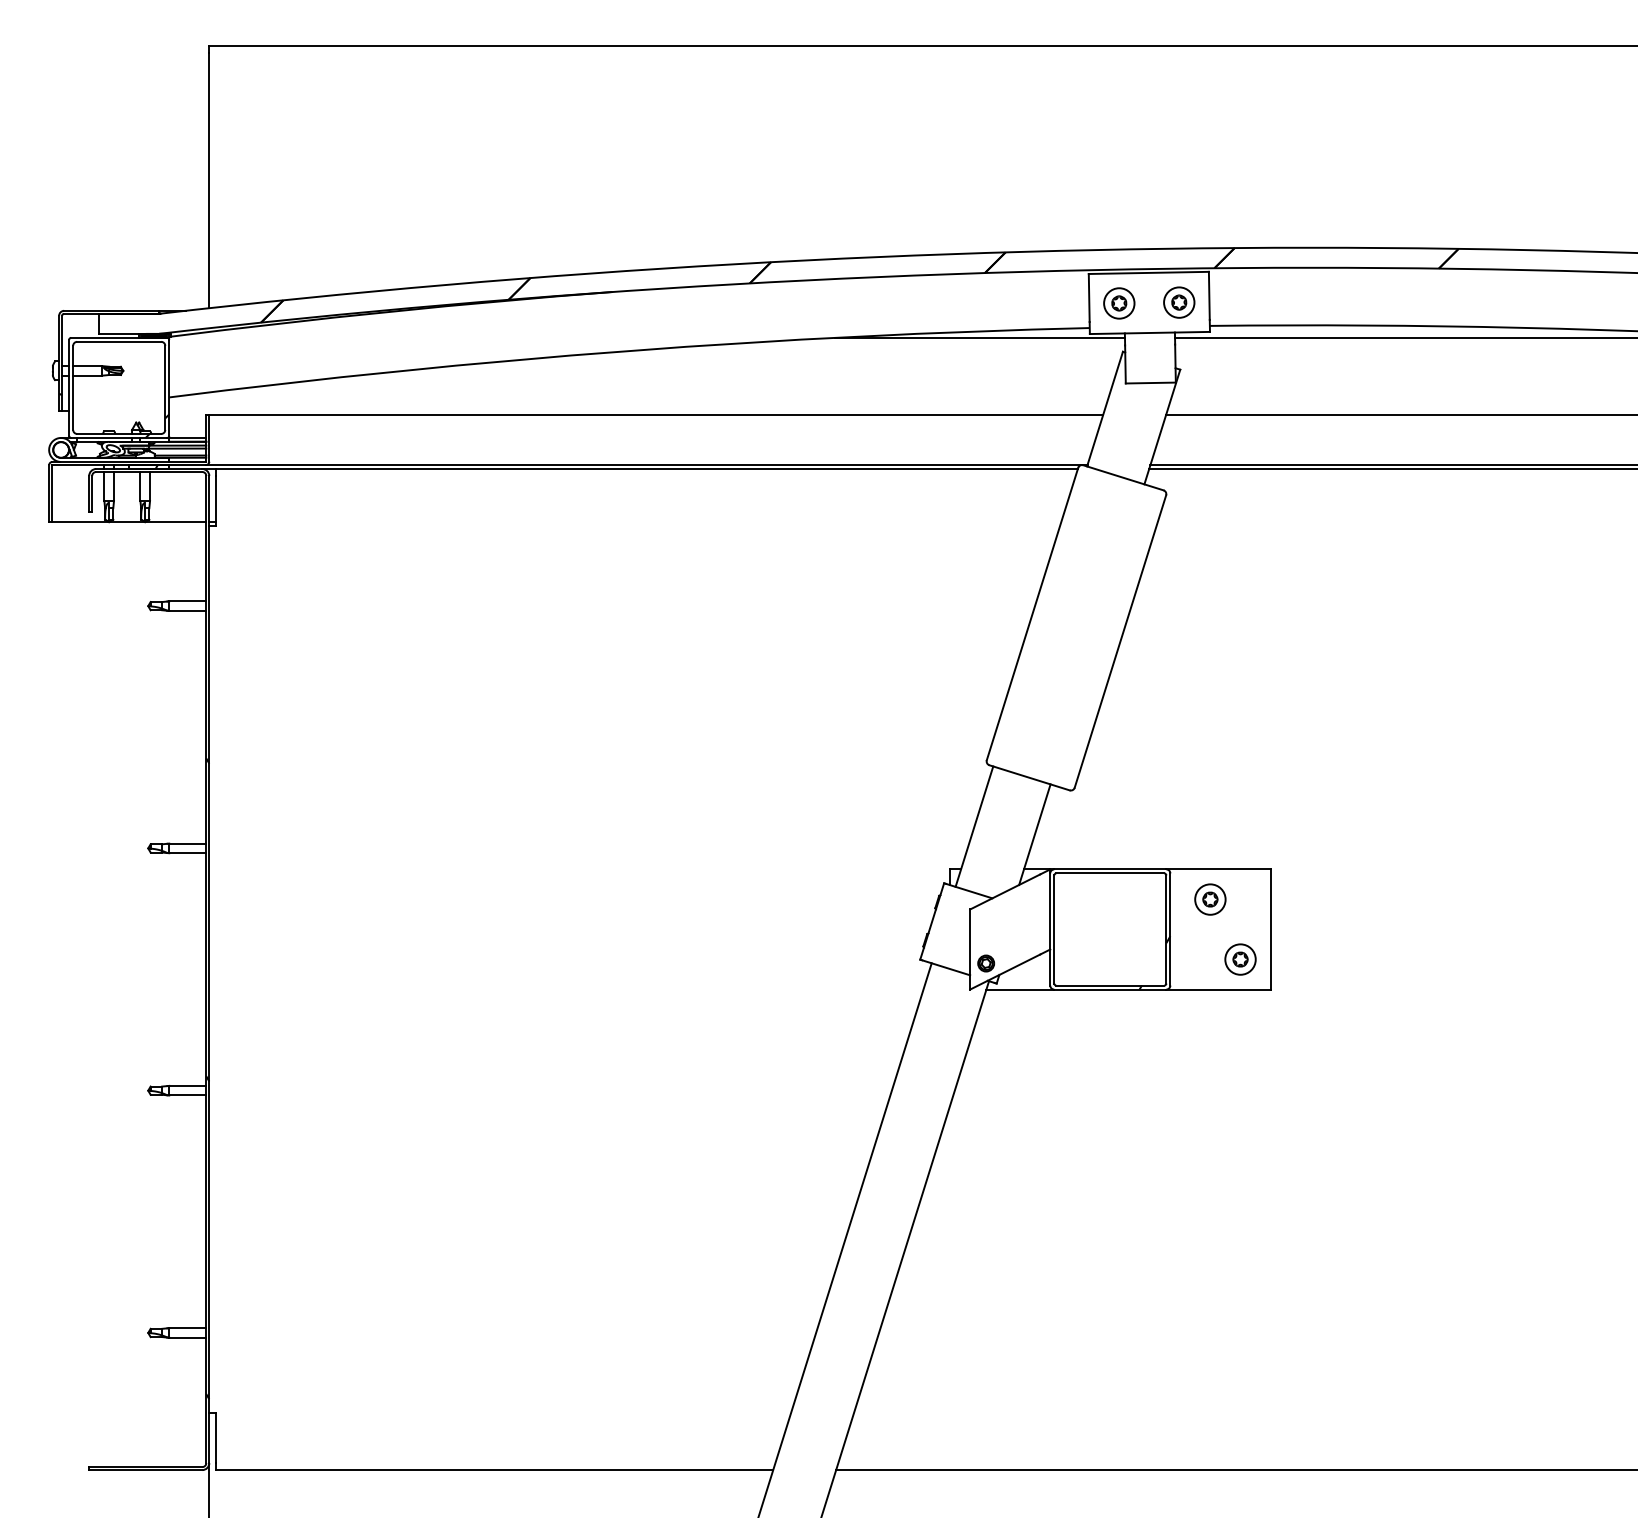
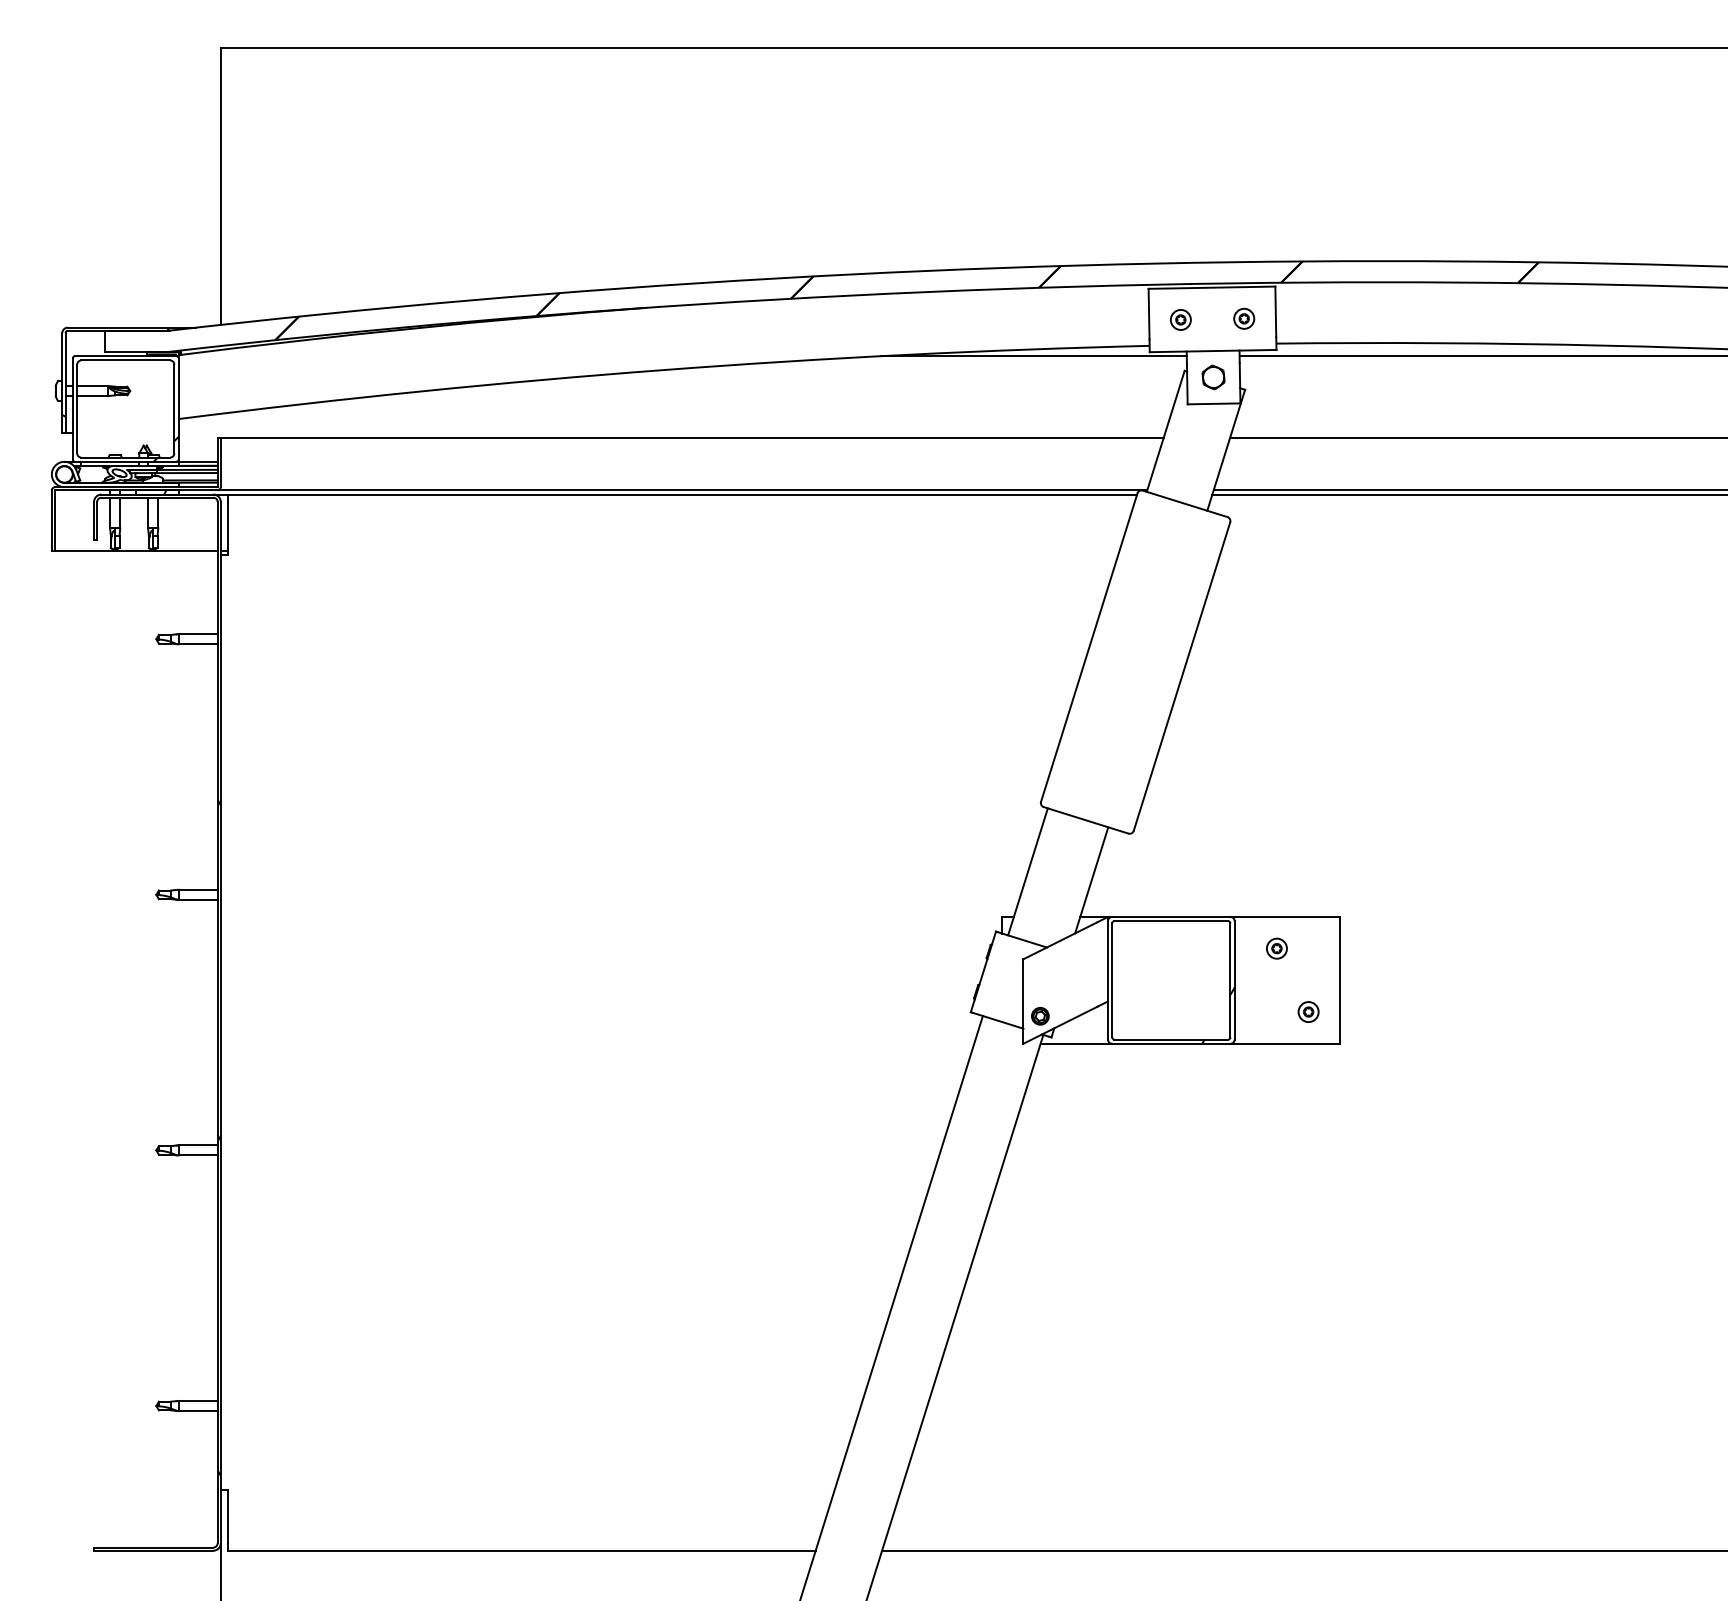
part: (1179, 302) -> (1244, 318), size x0.62
part: (1119, 303) -> (1180, 319), size x0.62
part: (1150, 358) -> (1213, 377), added
part: (1210, 899) -> (1276, 948), size x0.62
part: (1240, 959) -> (1308, 1011), size x0.62

